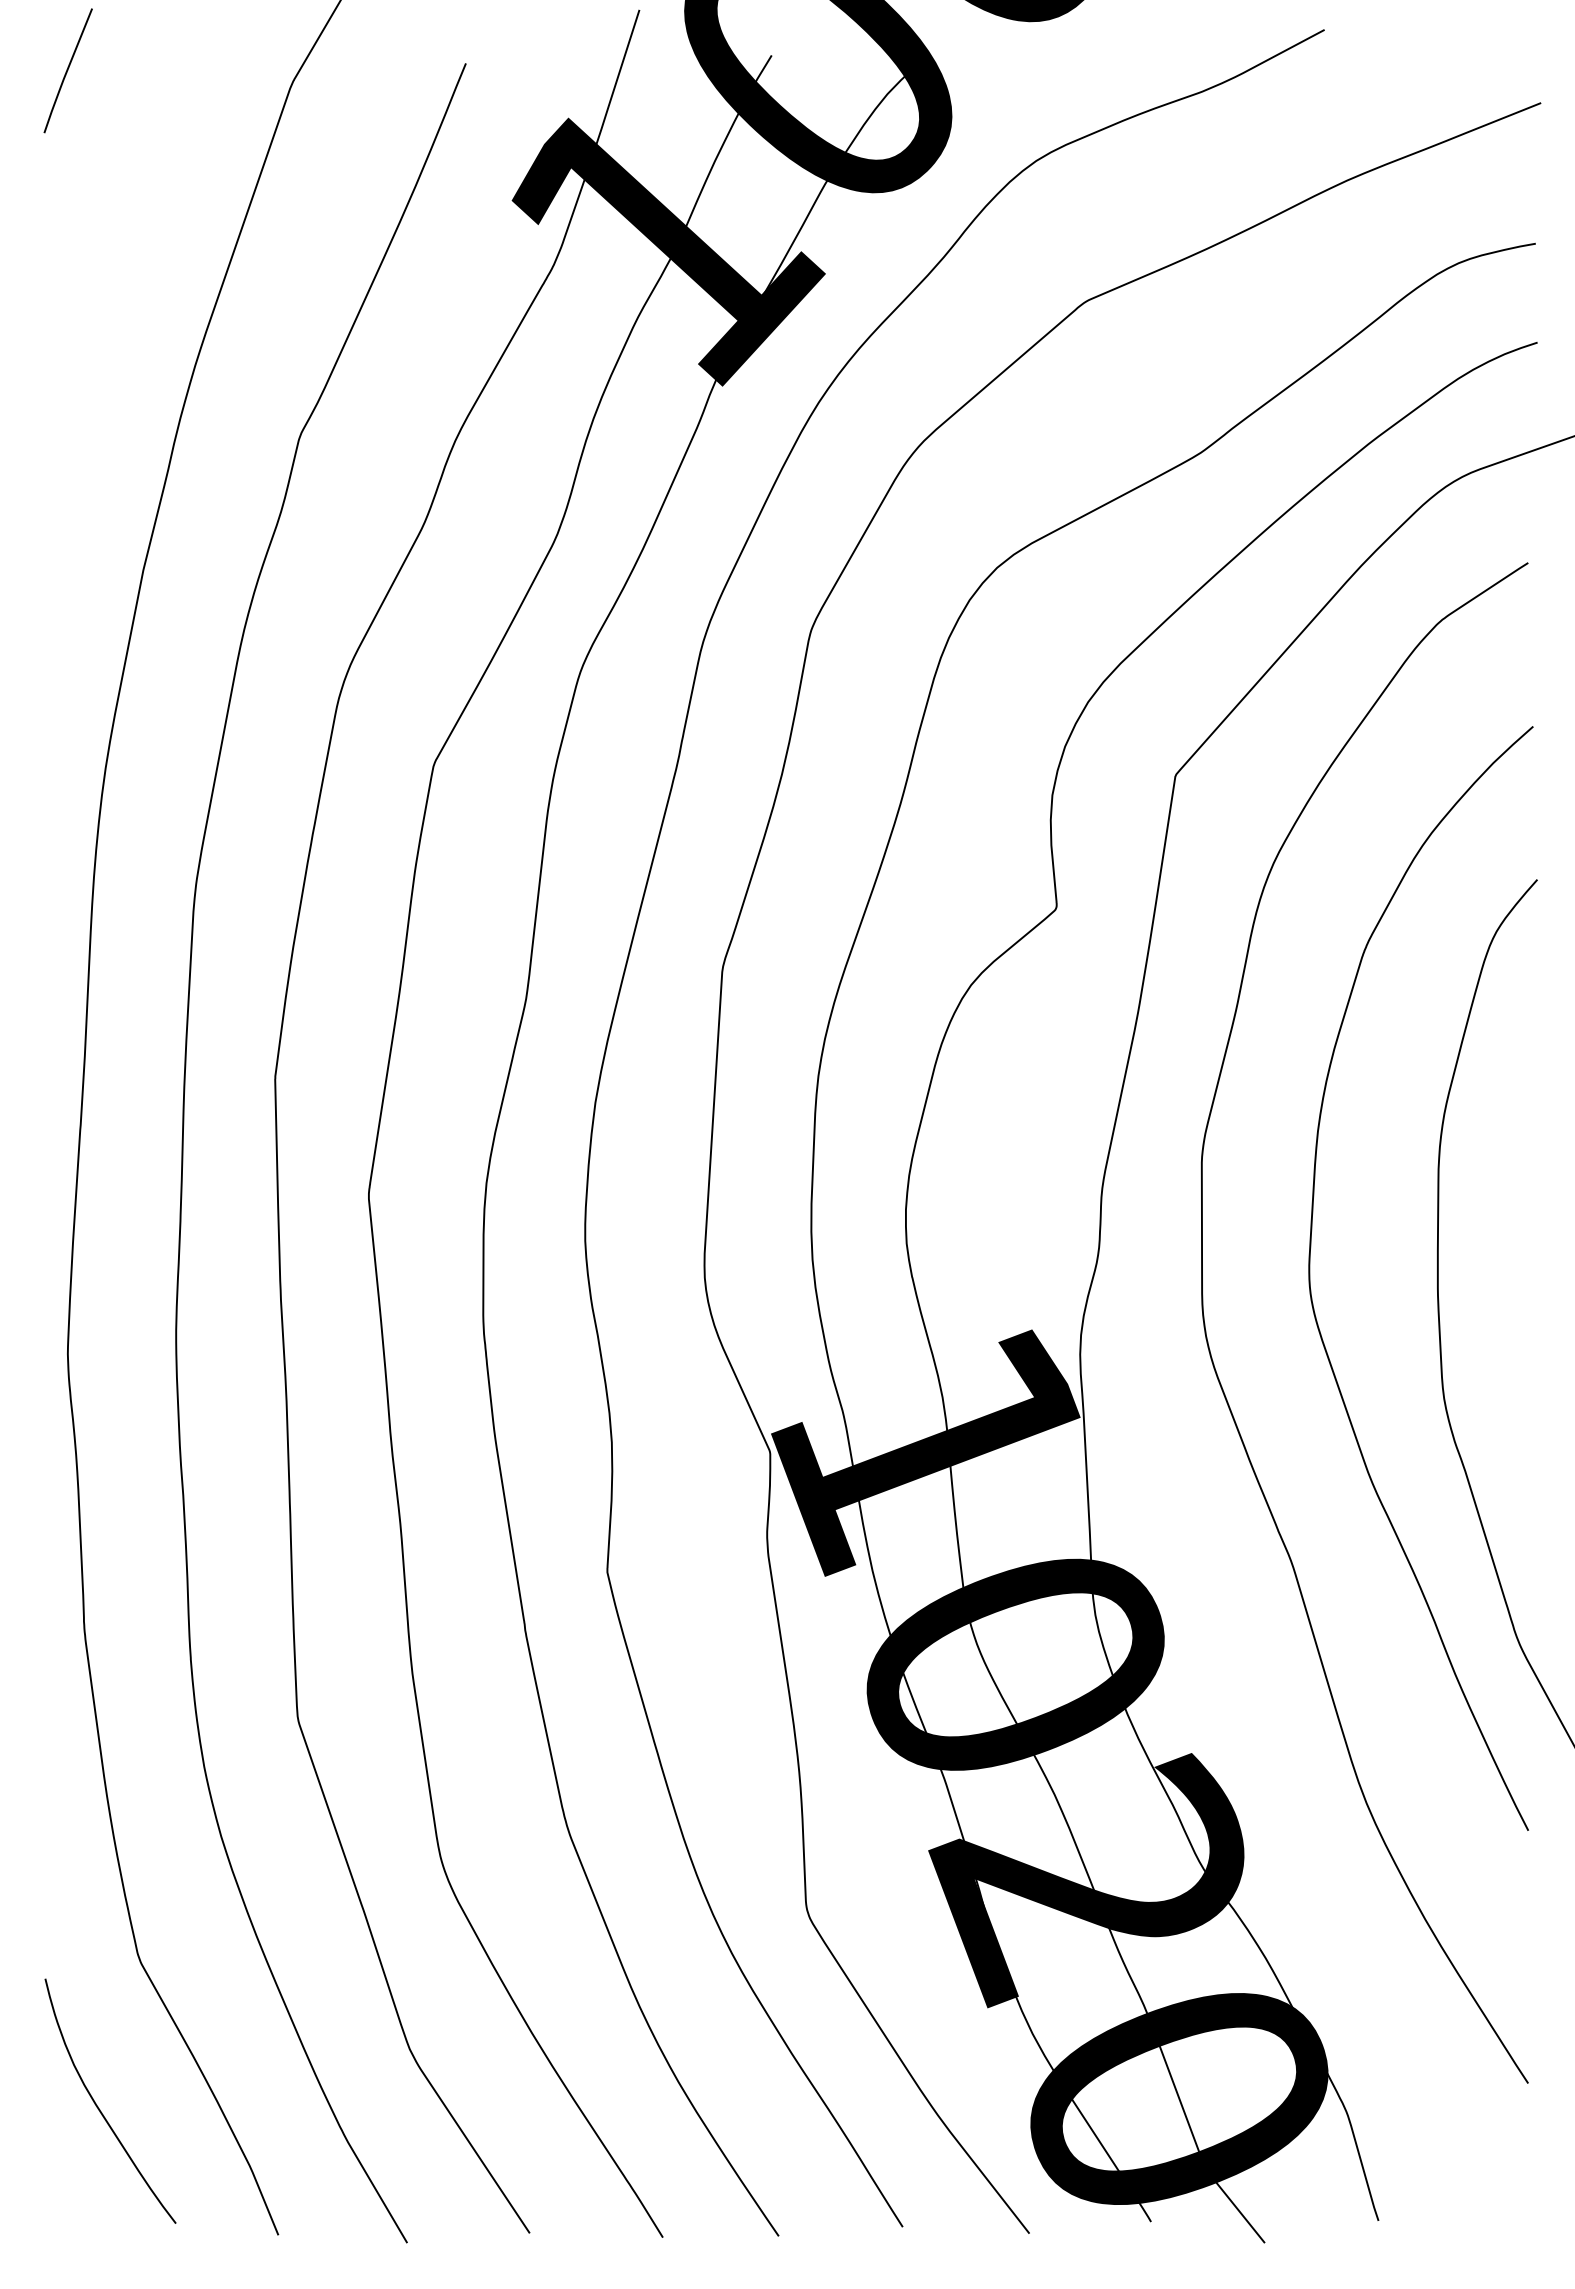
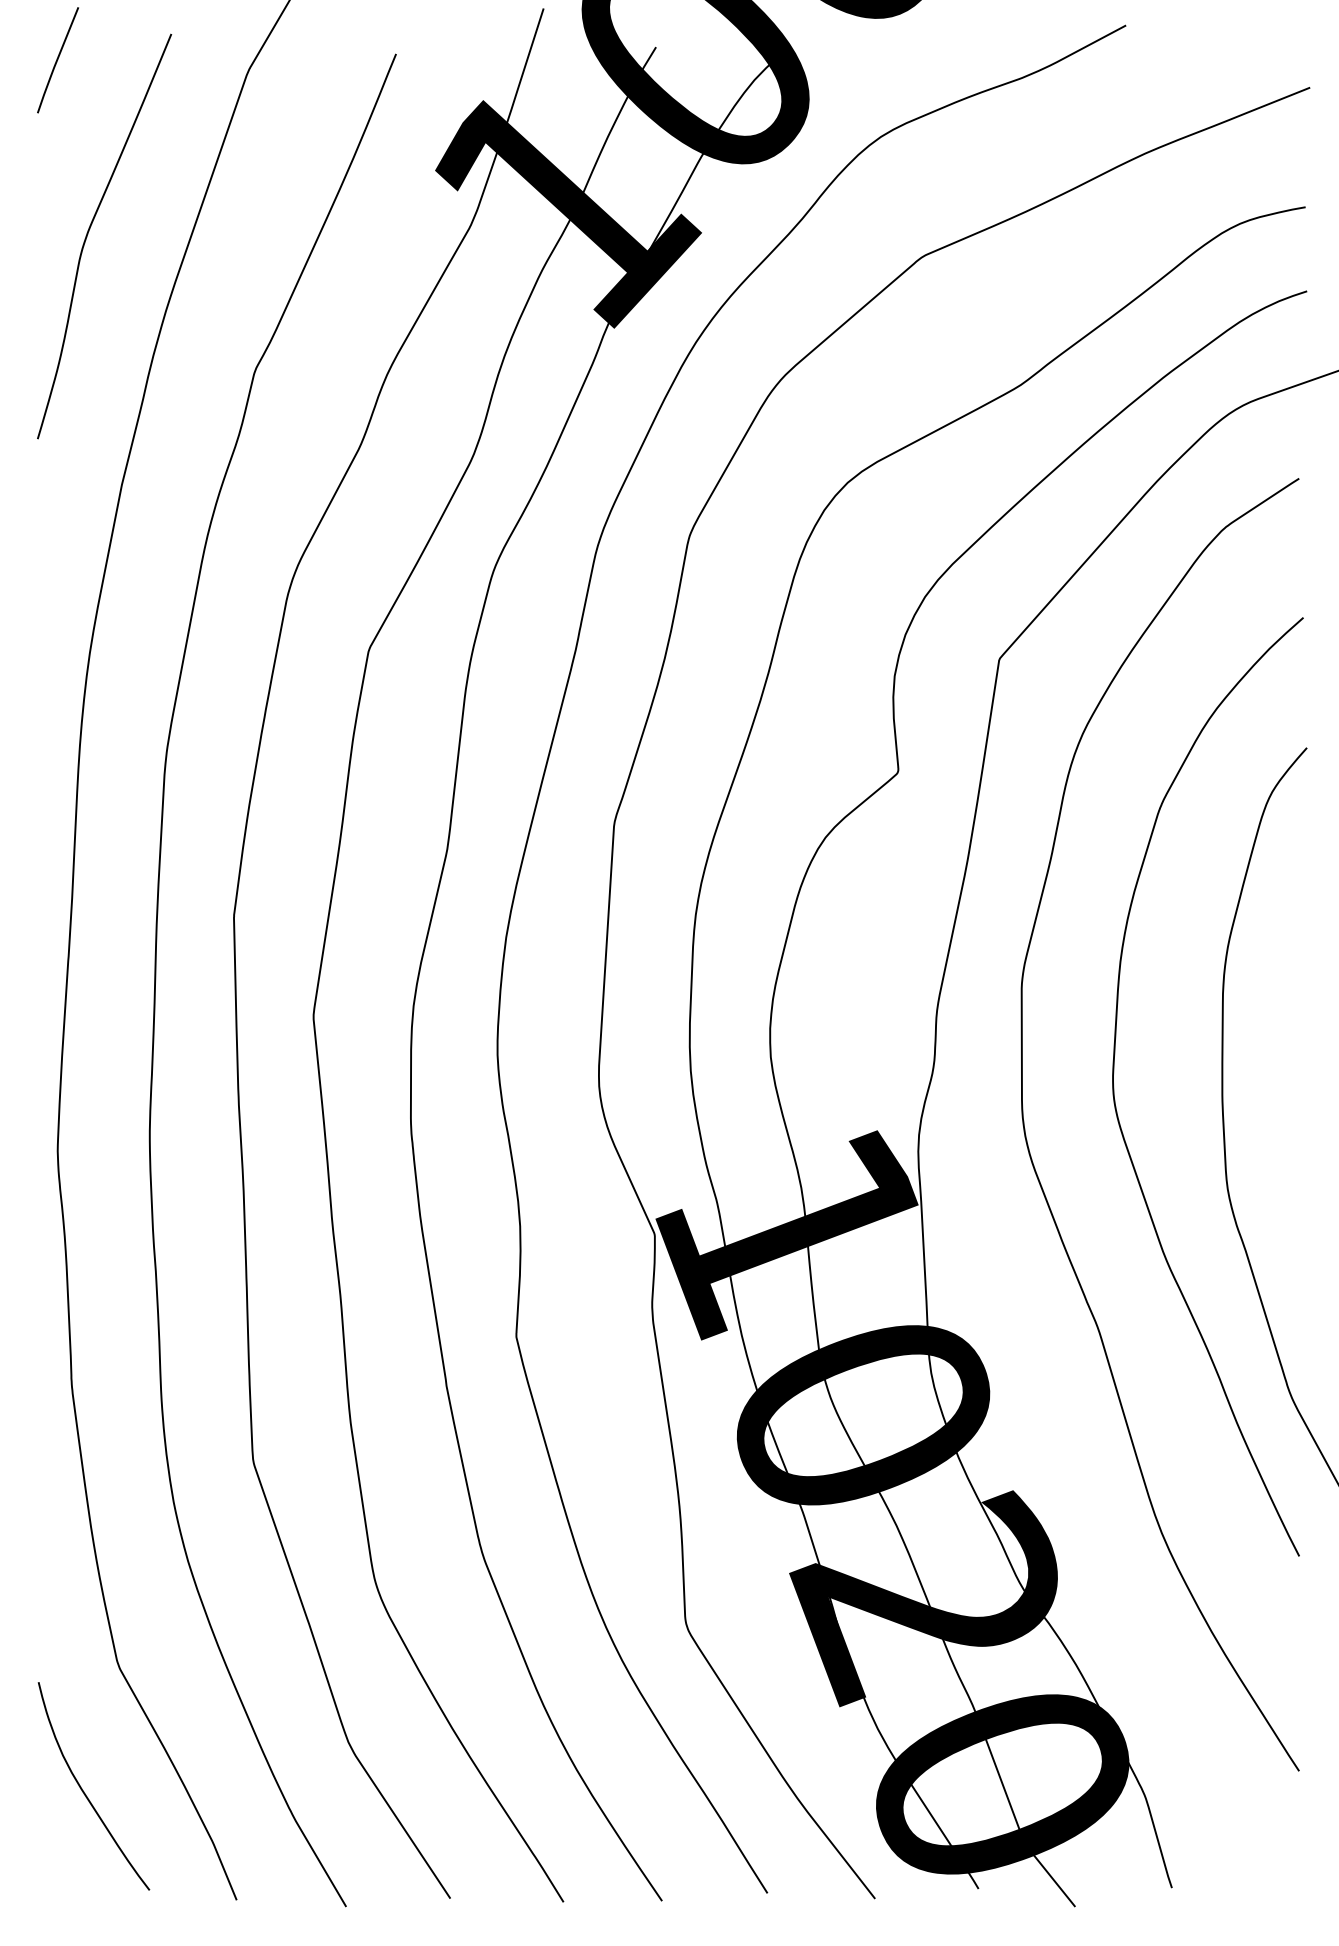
curve: (105, 271) -> (89, 230), added

